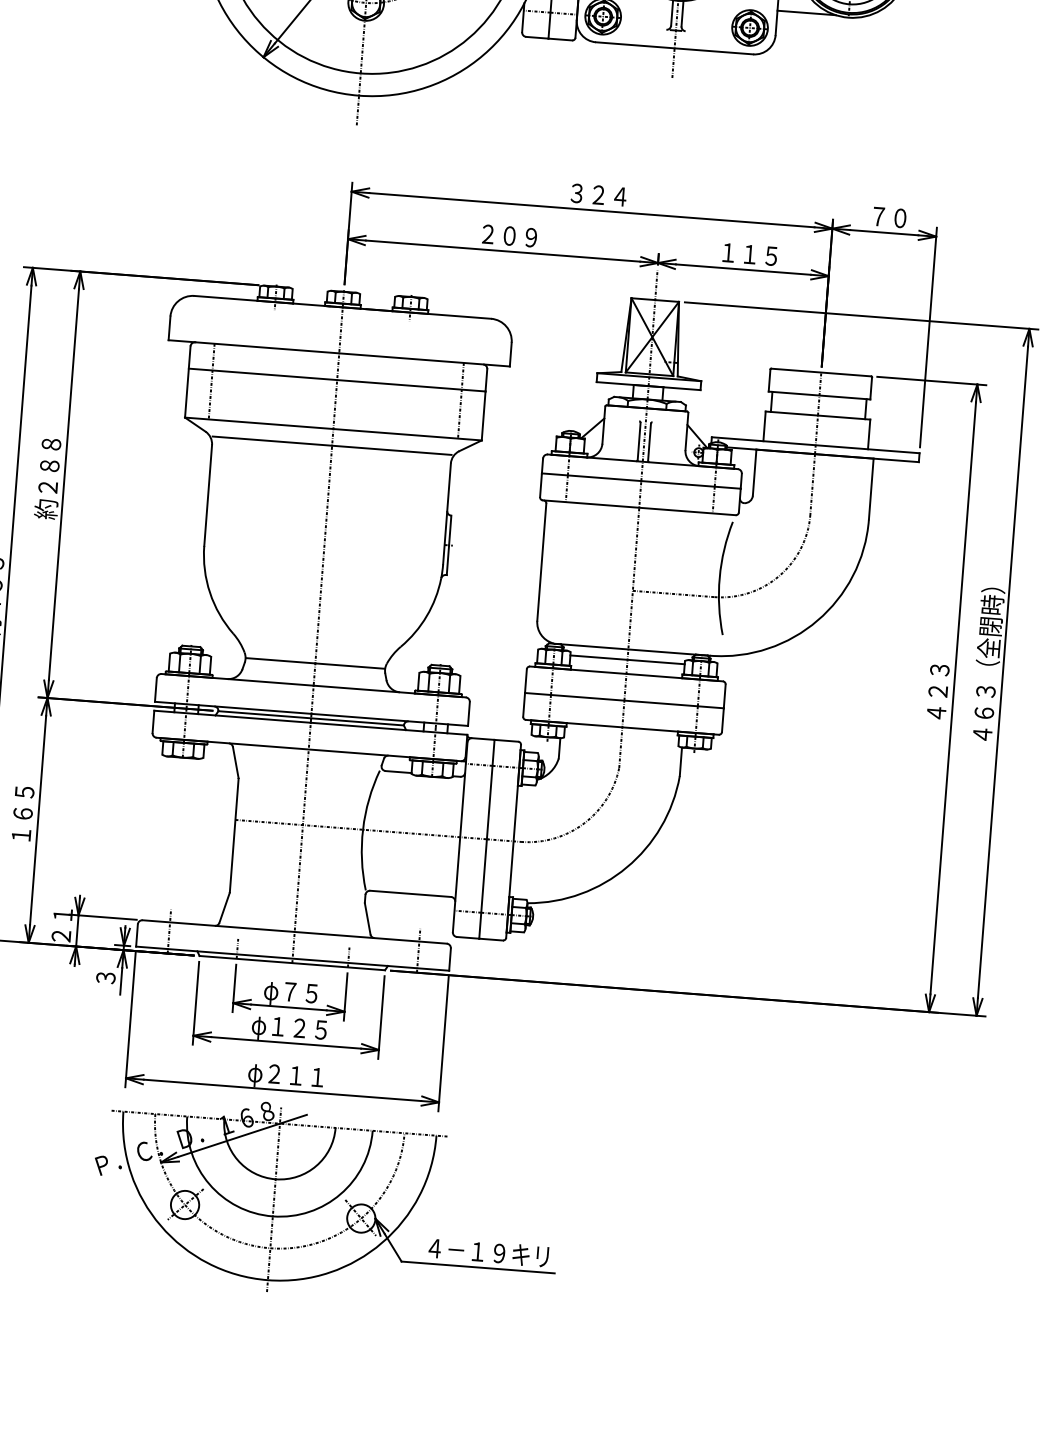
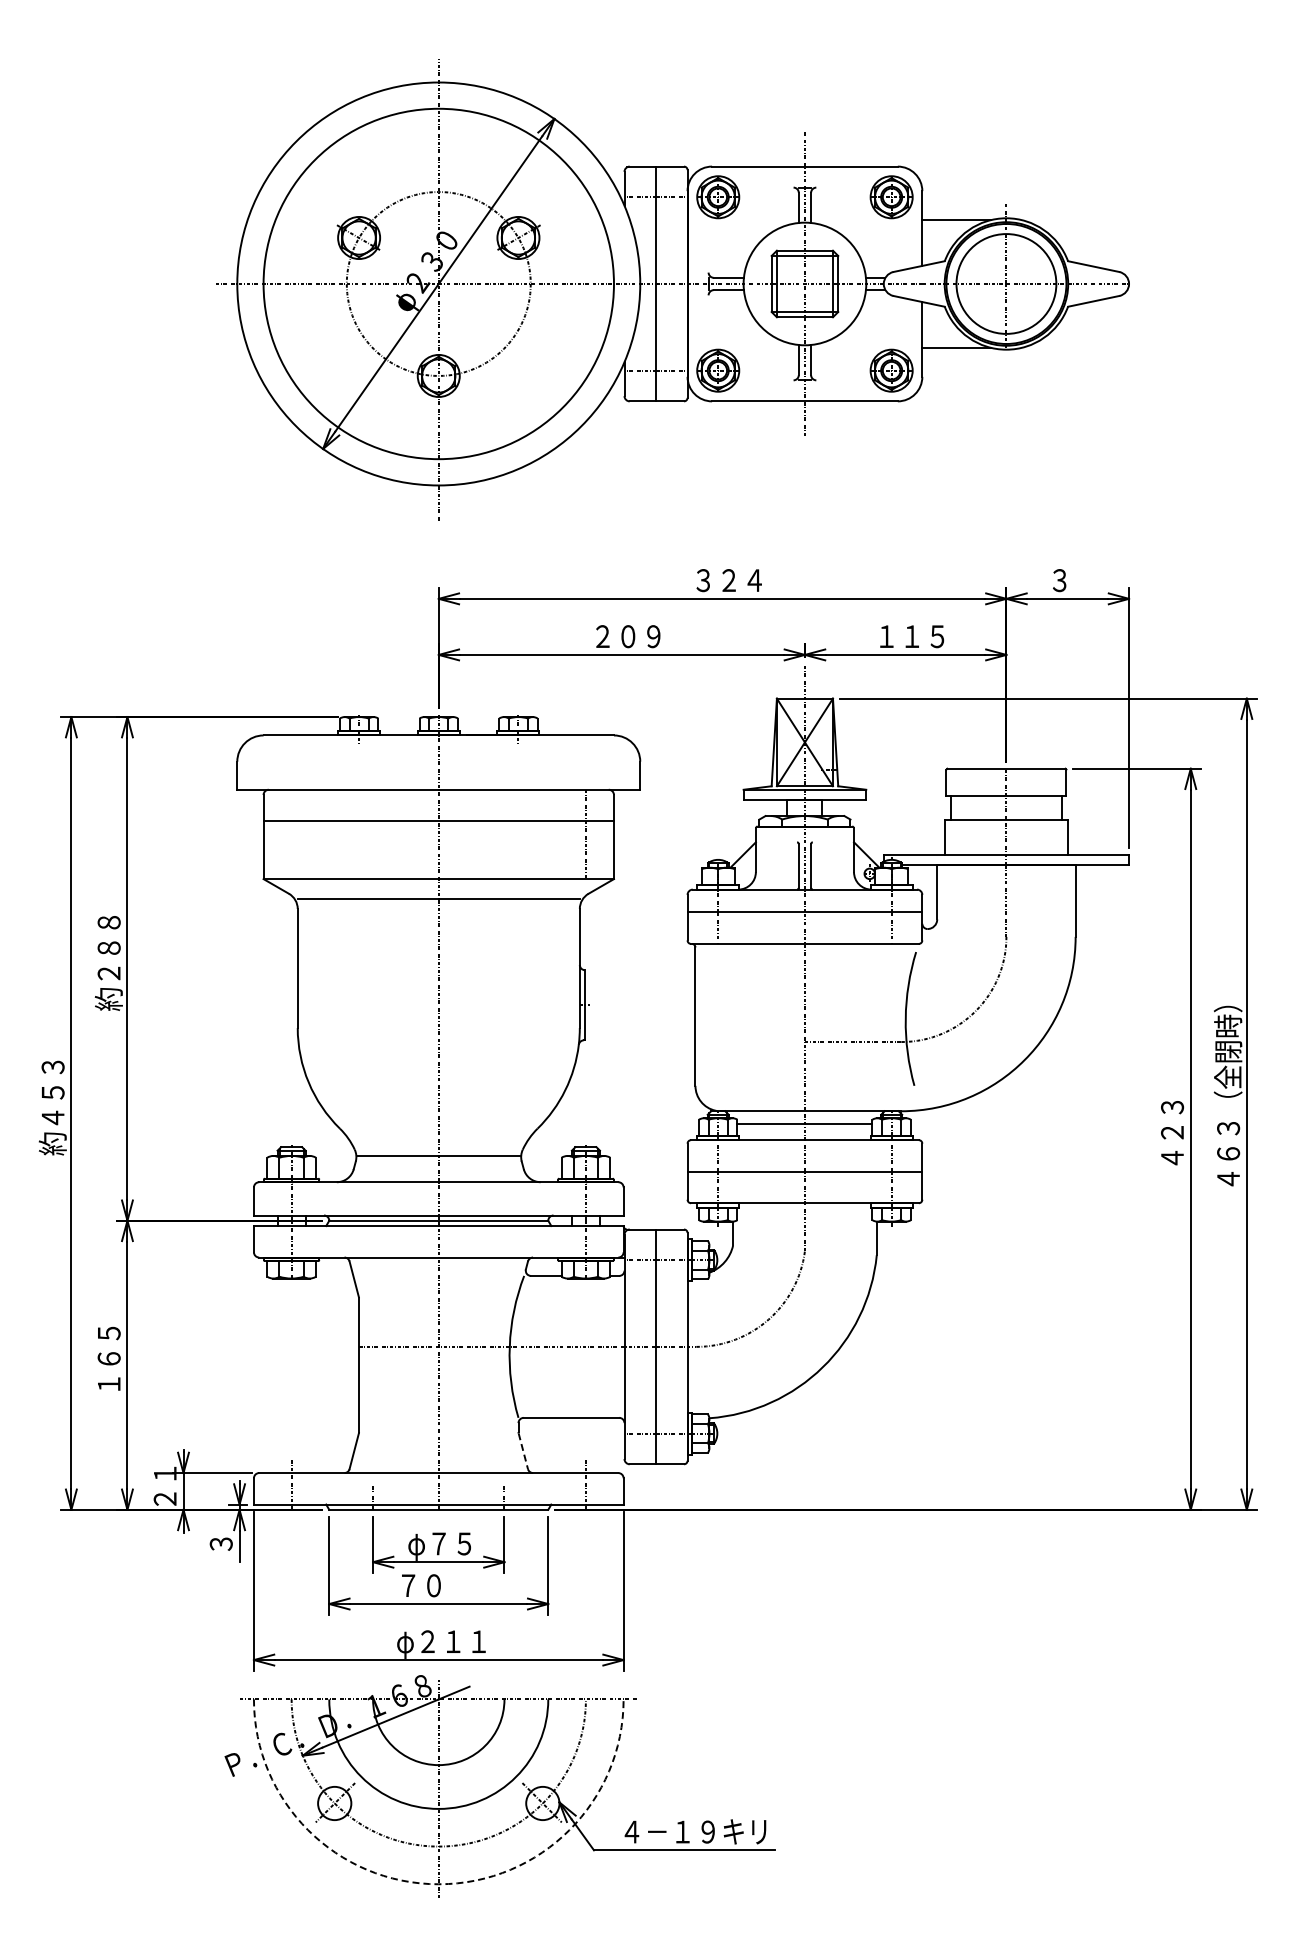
text: (889, 217) -> (1072, 580), ７０ -> ３
line: (211, 381) -> (291, 834), removed
line: (367, 919) -> (523, 1451), solid -> dashed
text: (289, 1029) -> (441, 1588), φ１２５ -> ７０
arc: (267, 1280) -> (438, 1884), solid -> dashed

